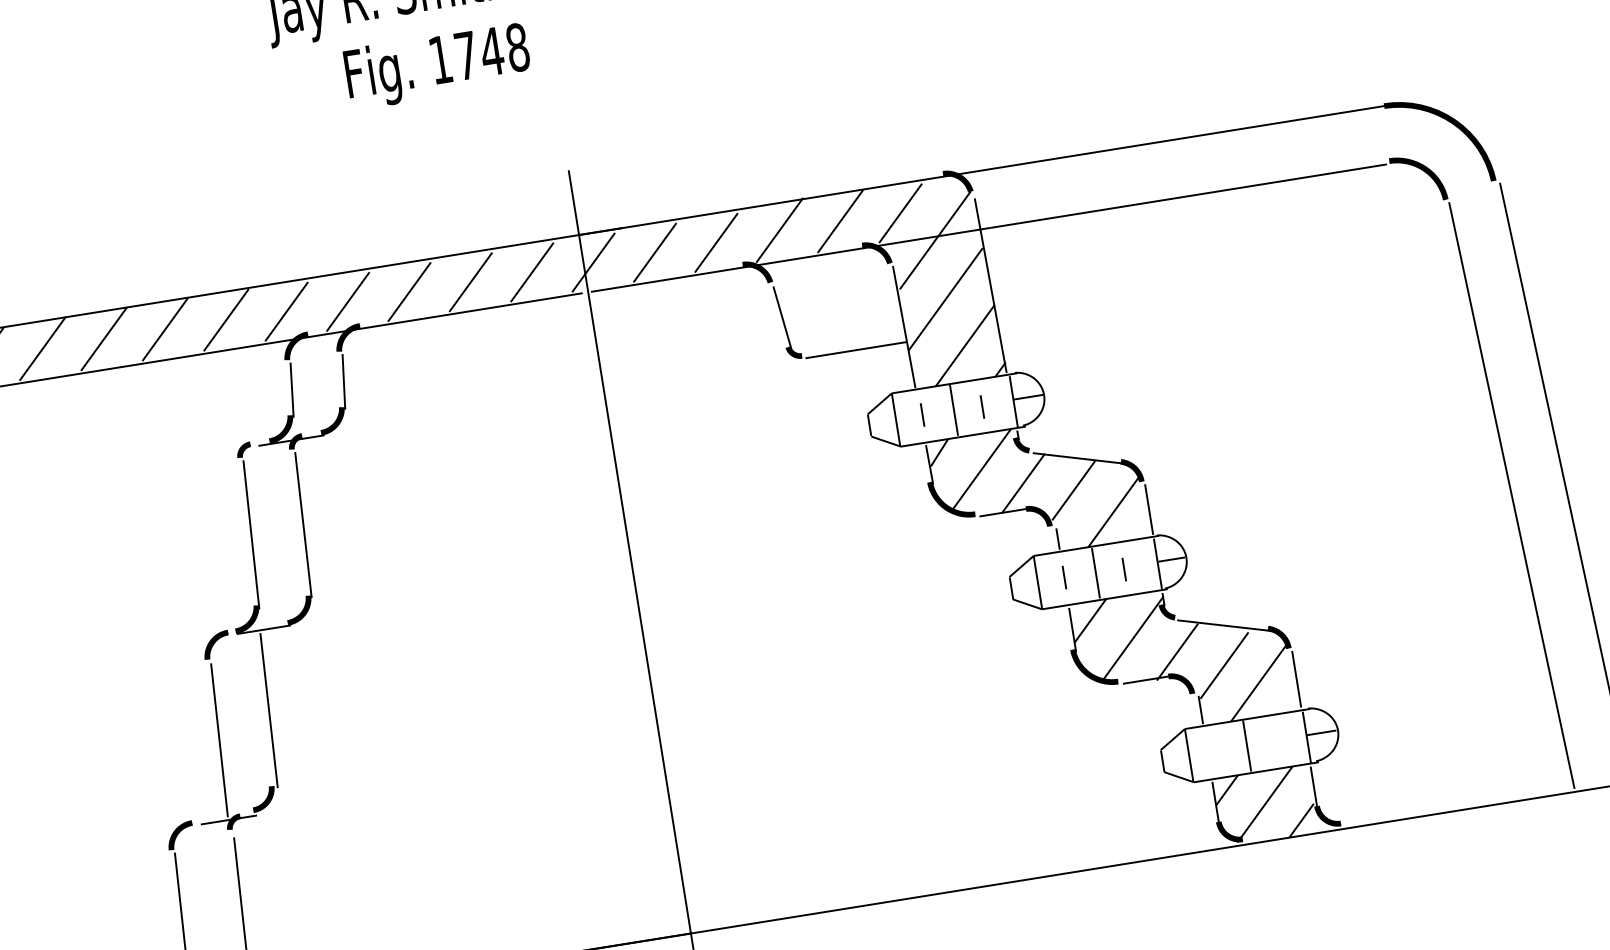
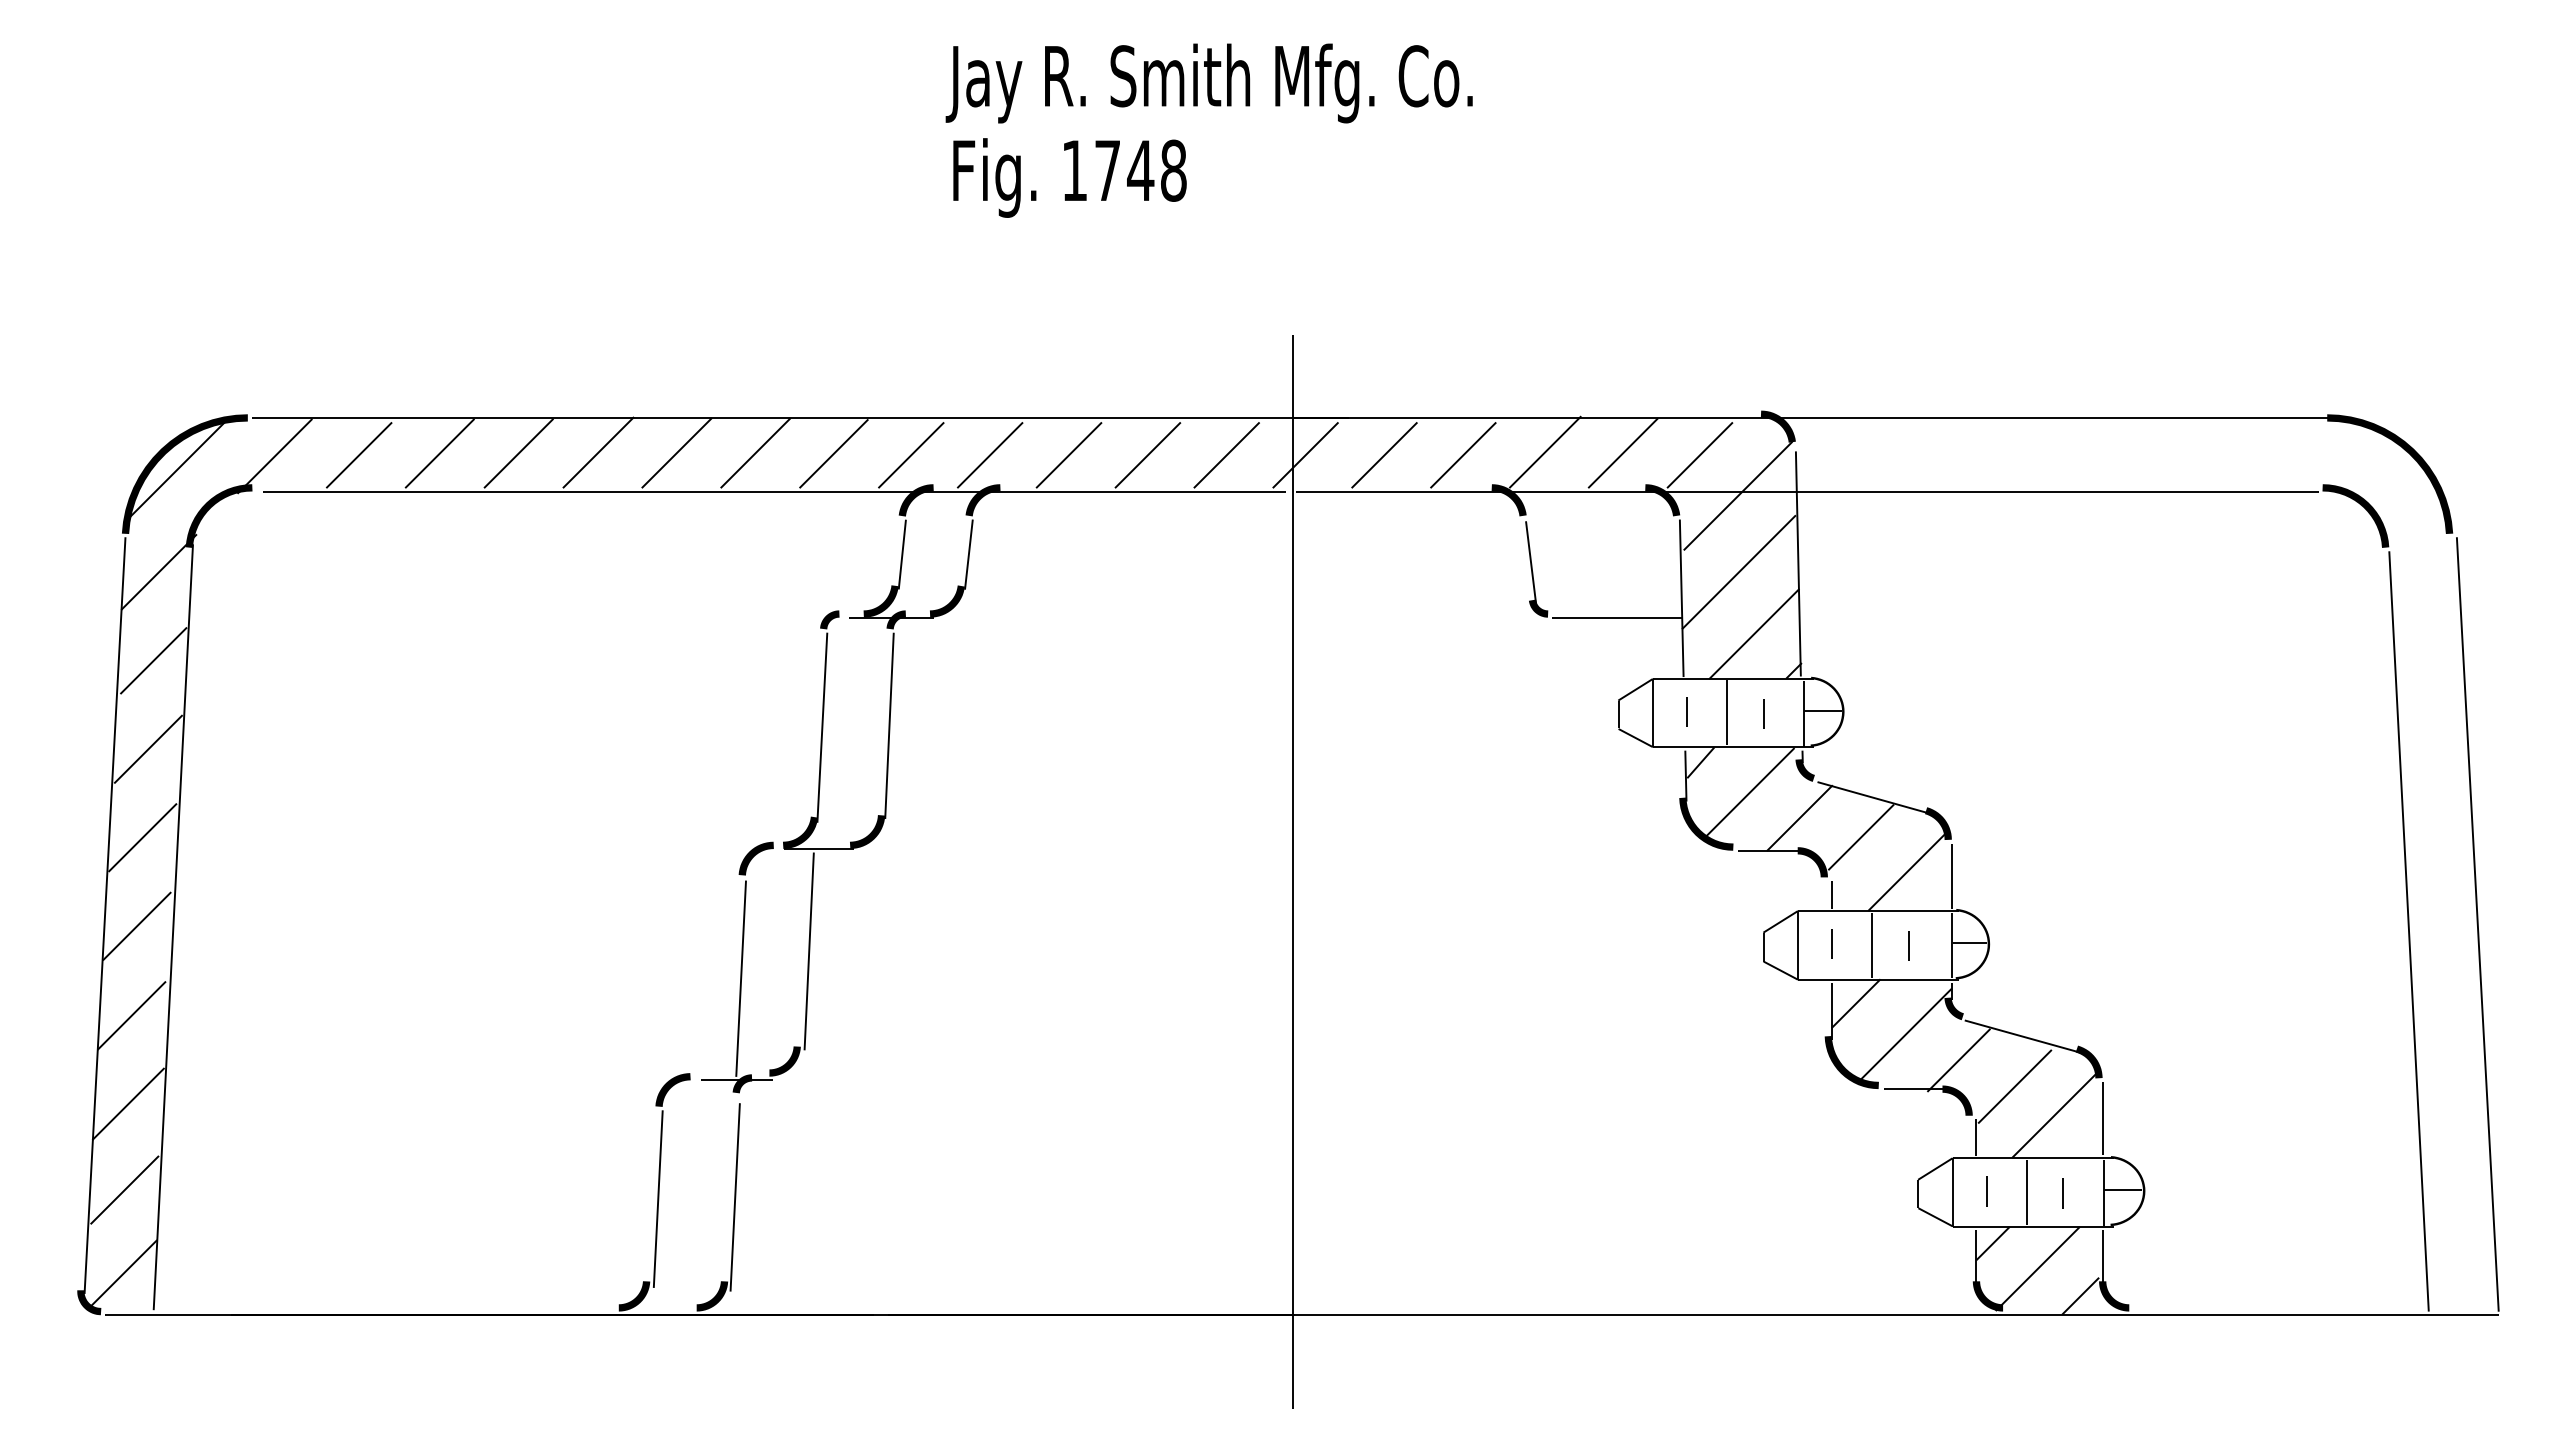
text: (437, 65) -> (1069, 177), moved
line: (1274, 742) -> (2062, 1193), added
line: (1215, 750) -> (1986, 1191), added

